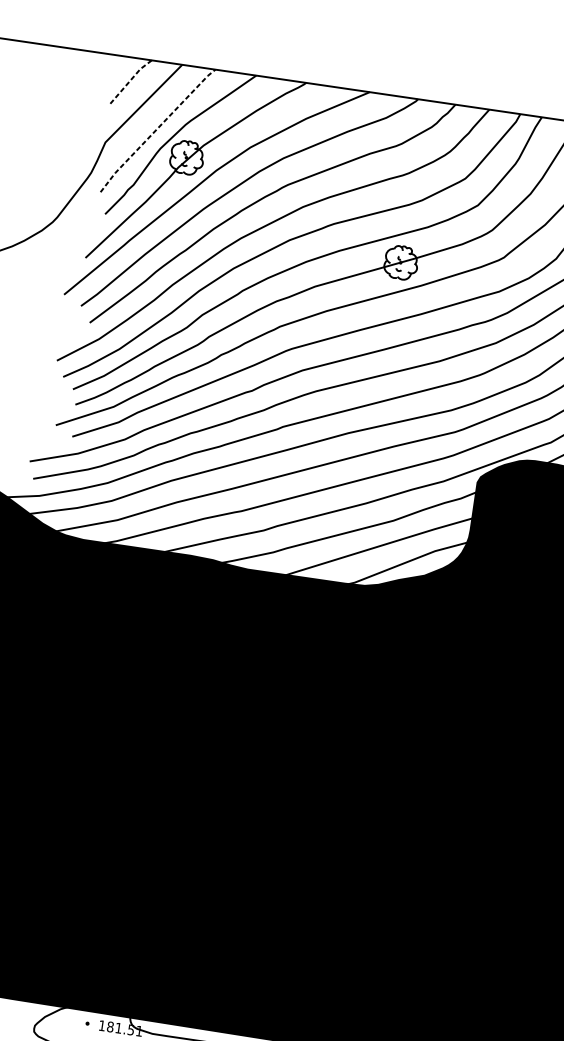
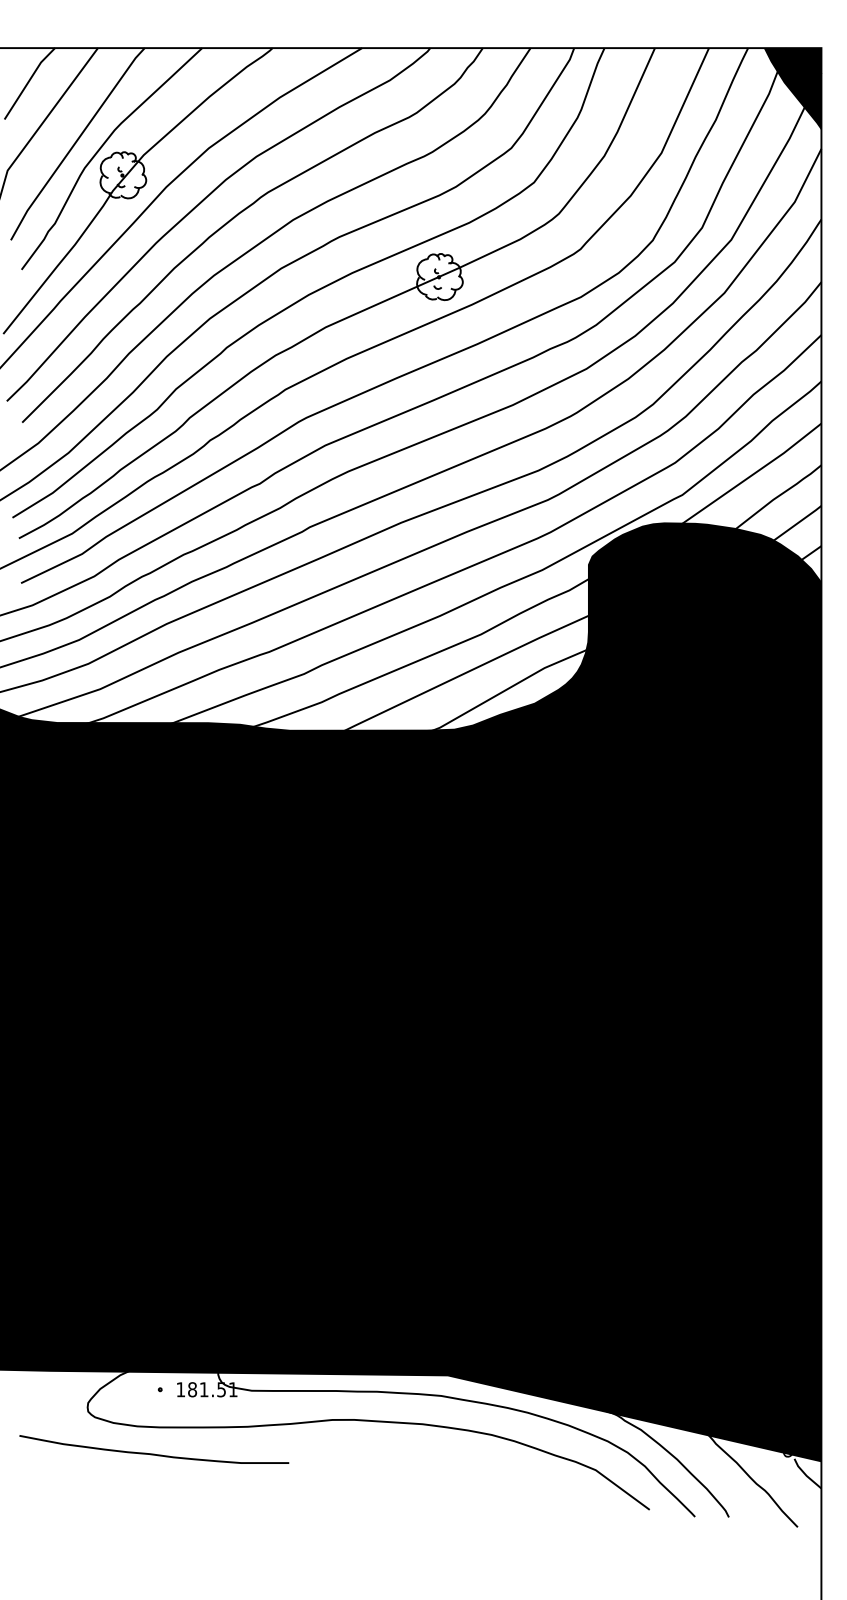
line: (129, 81) -> (28, 81), dashed -> solid
line: (156, 129) -> (75, 142), dashed -> solid

